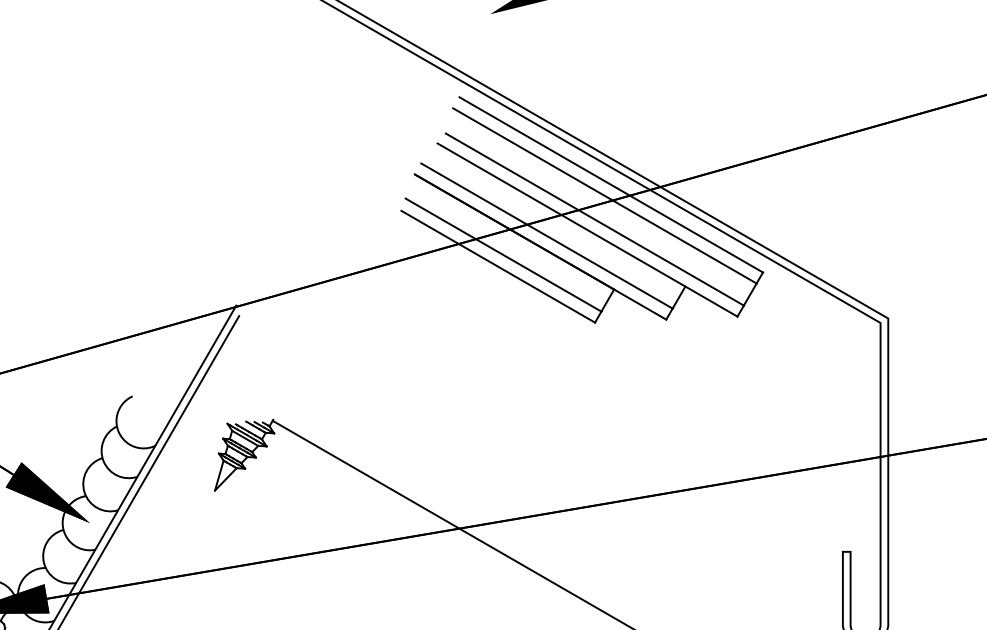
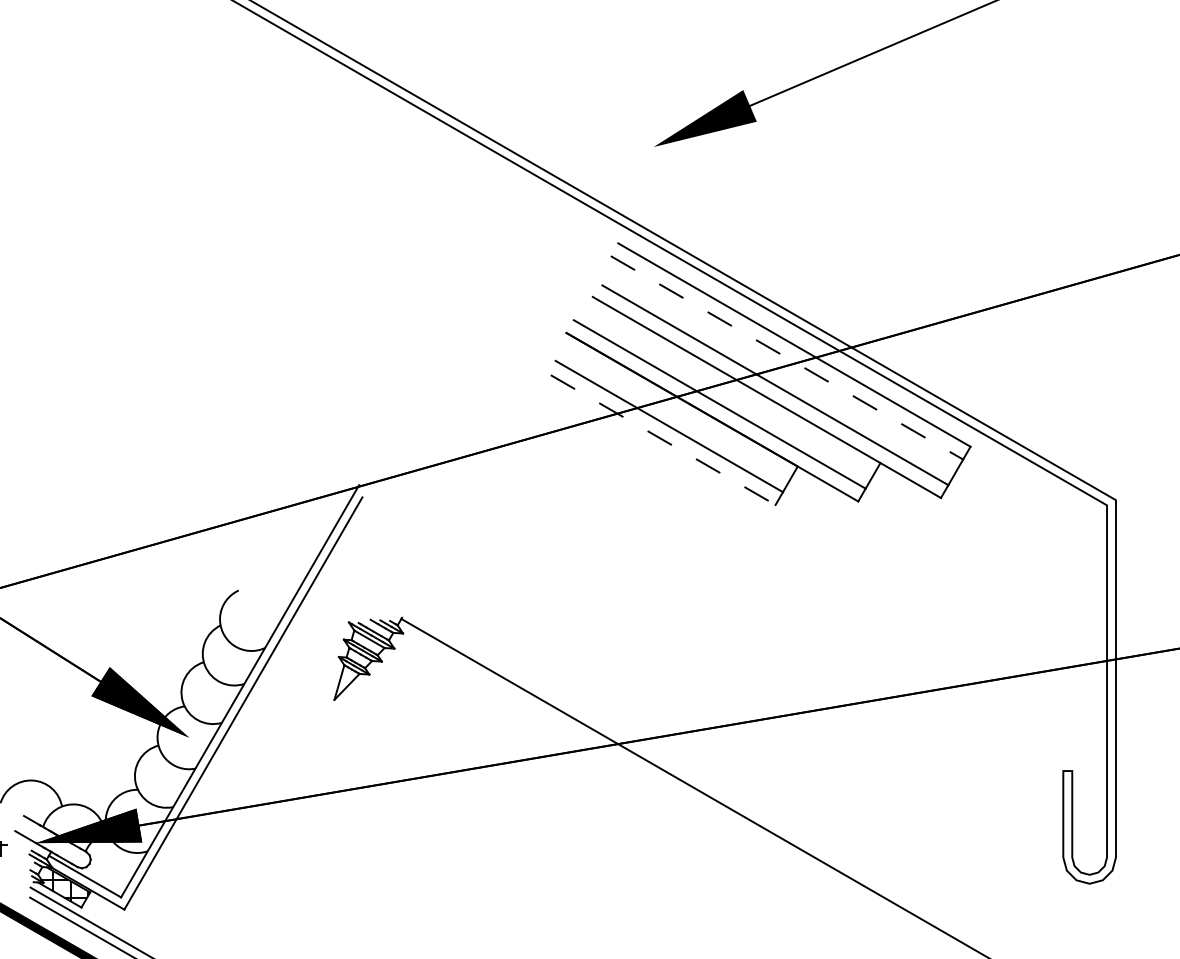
line: (605, 196) -> (787, 358), solid -> dashed
line: (498, 267) -> (663, 440), solid -> dashed

